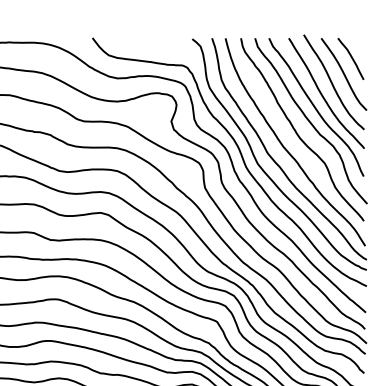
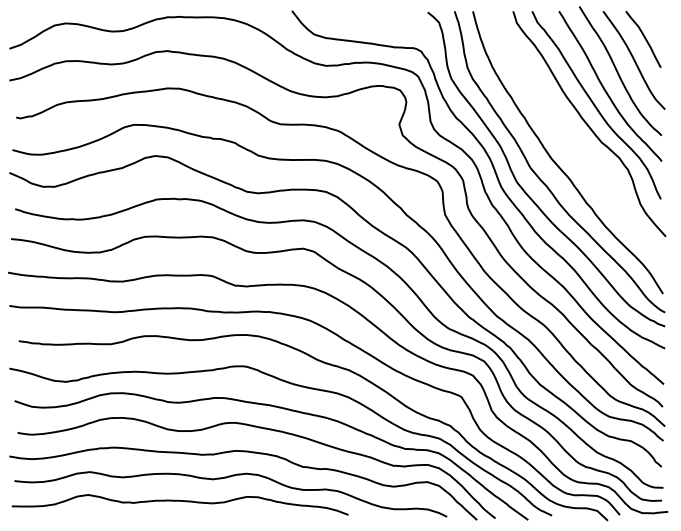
curve: (297, 132) -> (570, 139), removed

